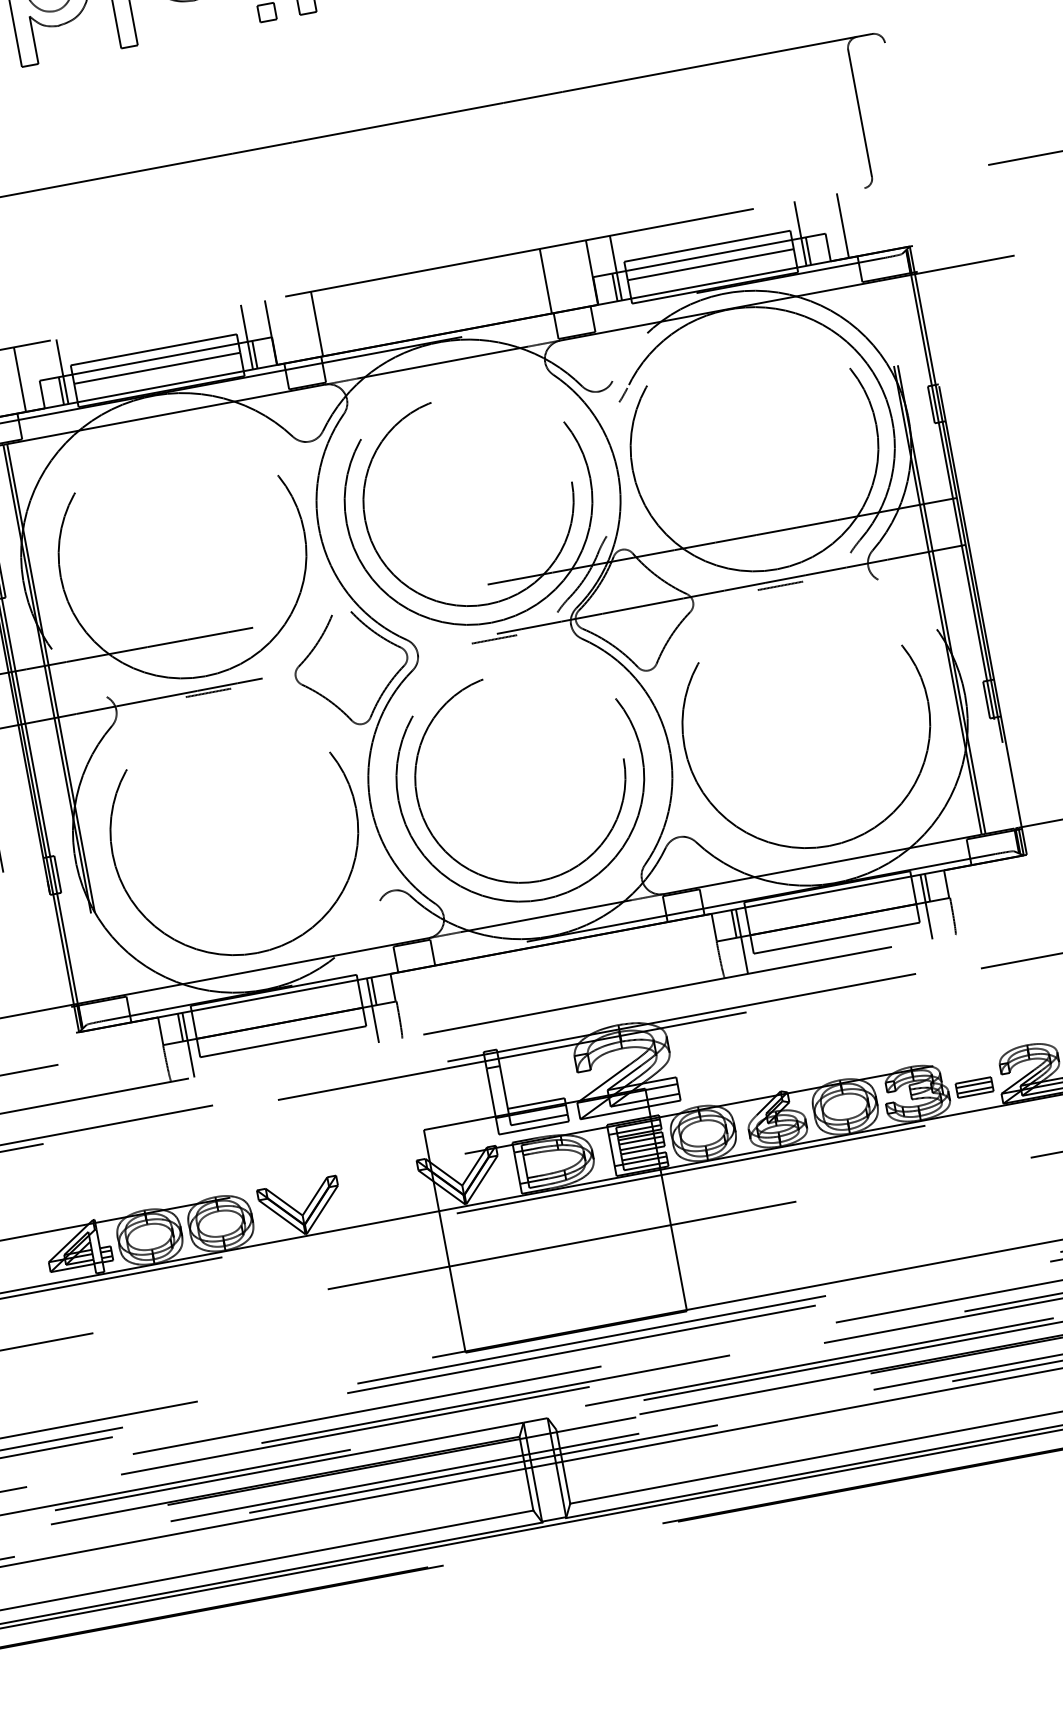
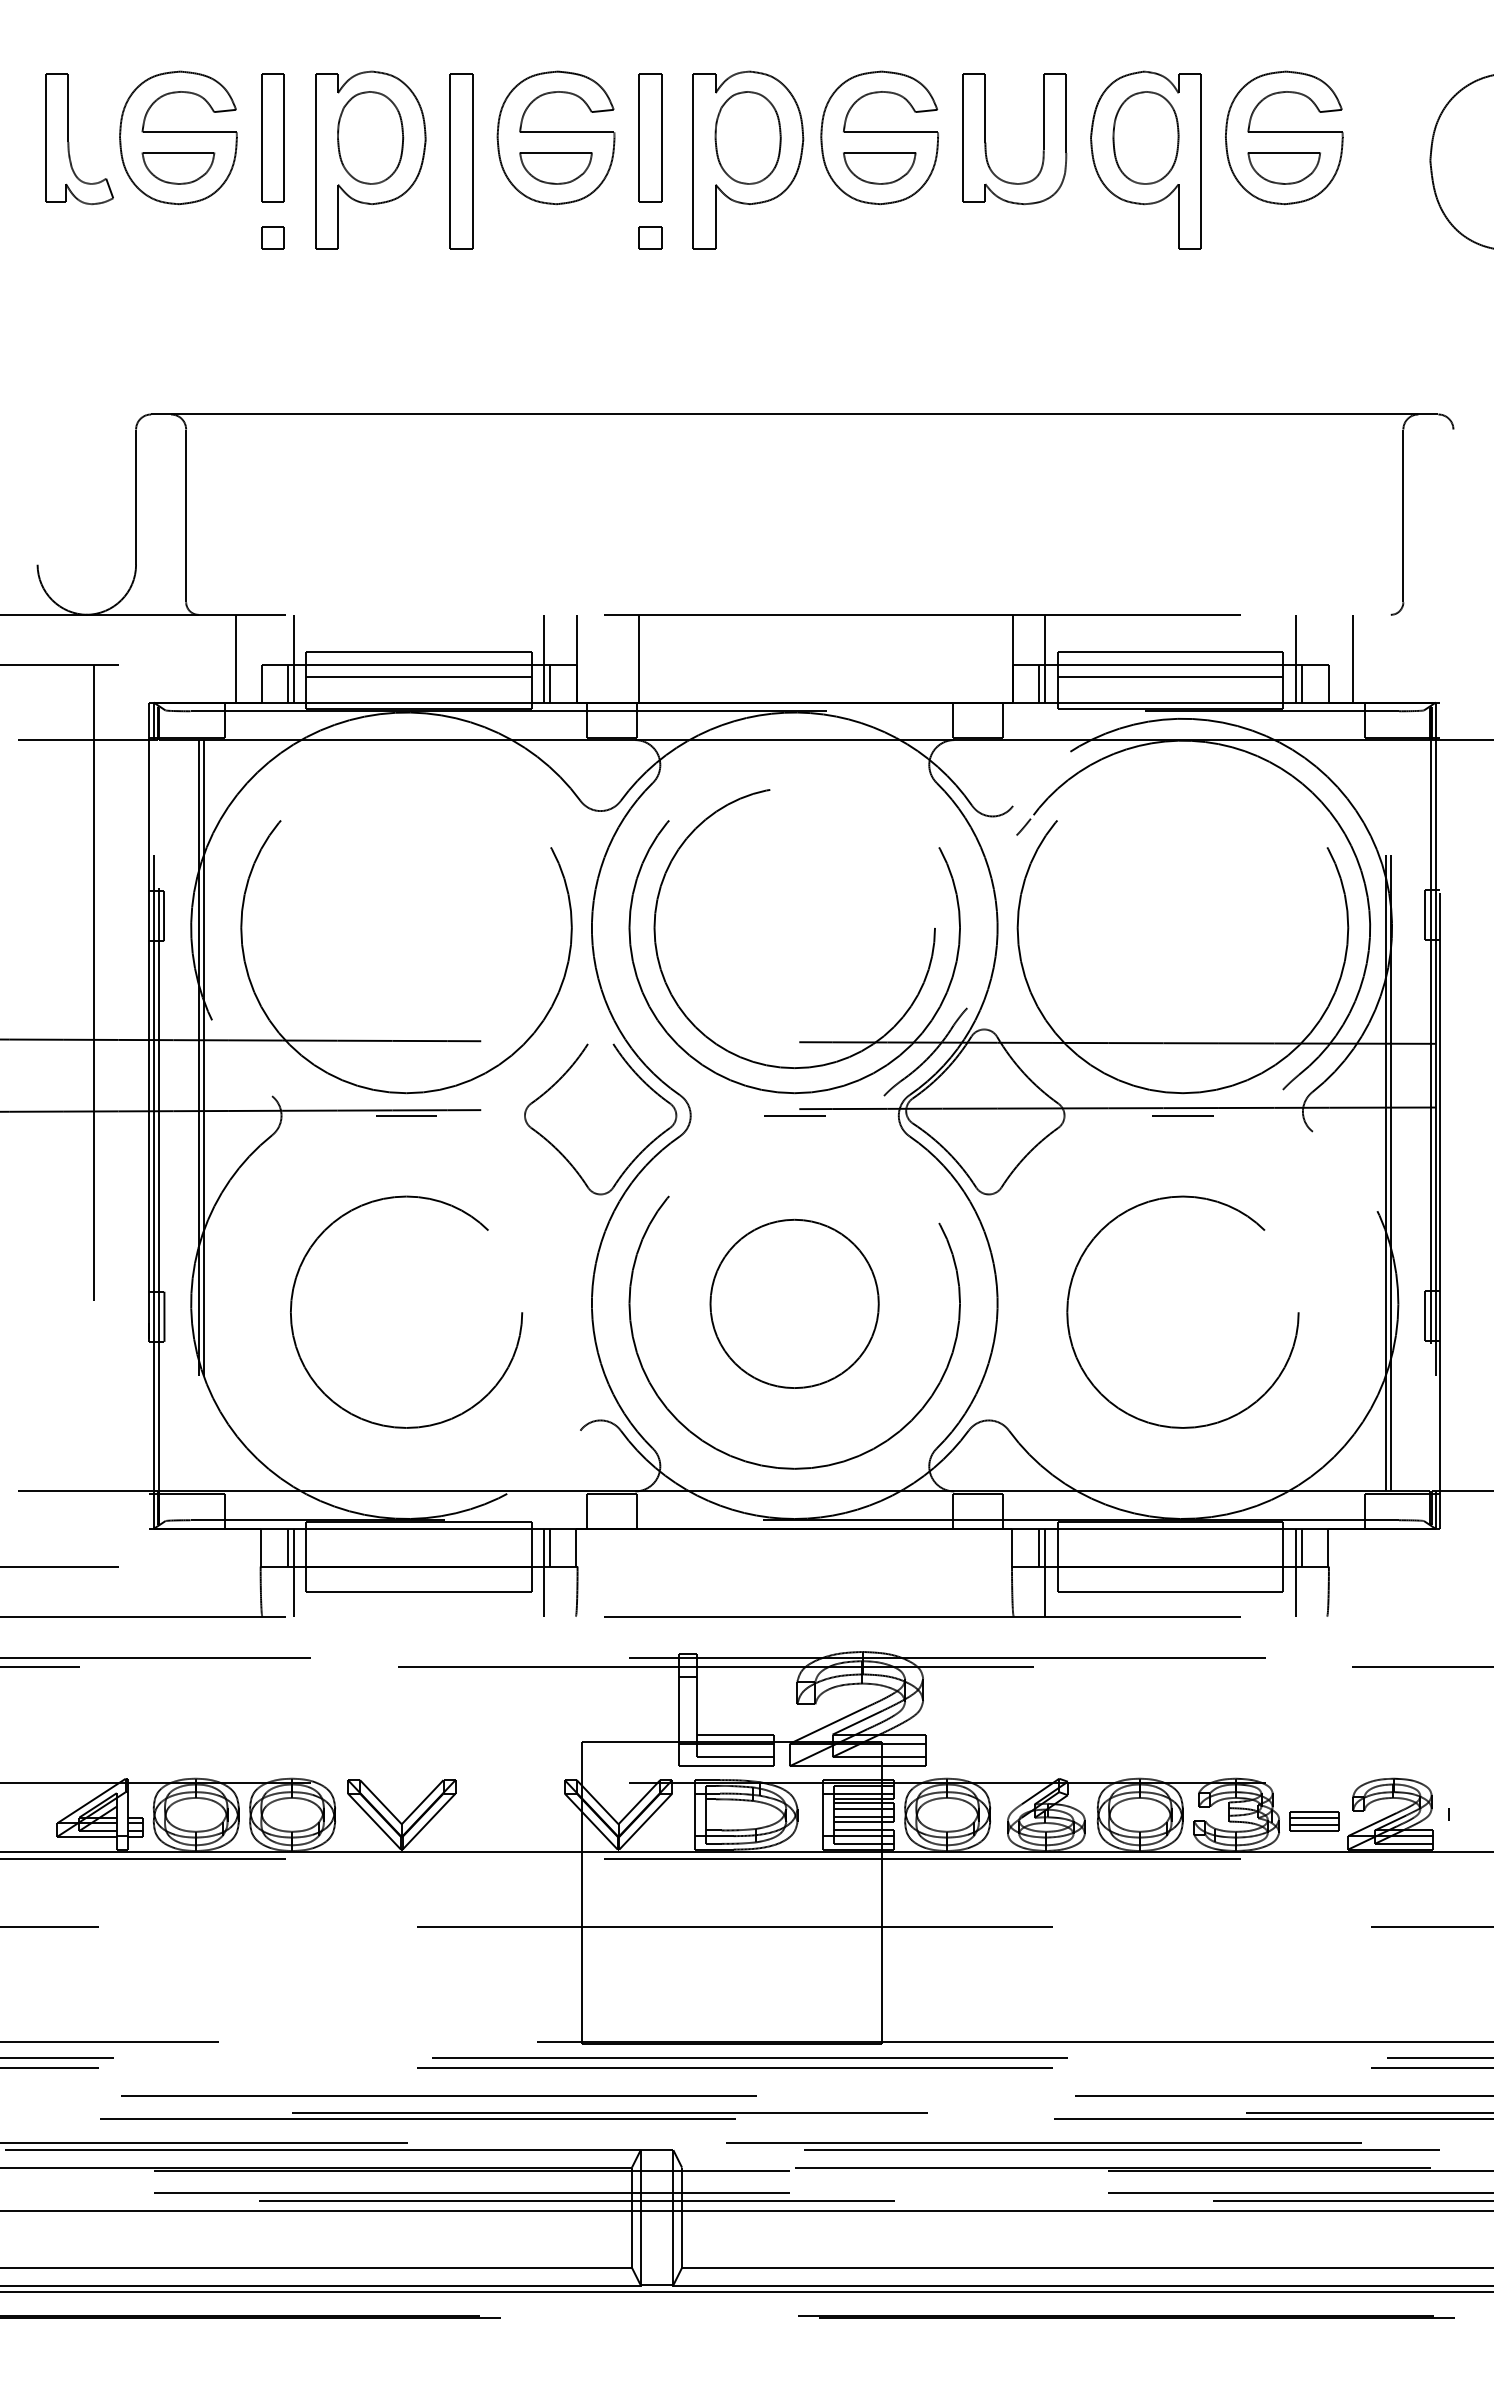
line: (546, 281) -> (950, 658), removed
circle: (809, 745) -> (1182, 1332), size x0.7
circle: (520, 778) -> (794, 1304), size x0.6
circle: (238, 852) -> (406, 1332), size x0.7

